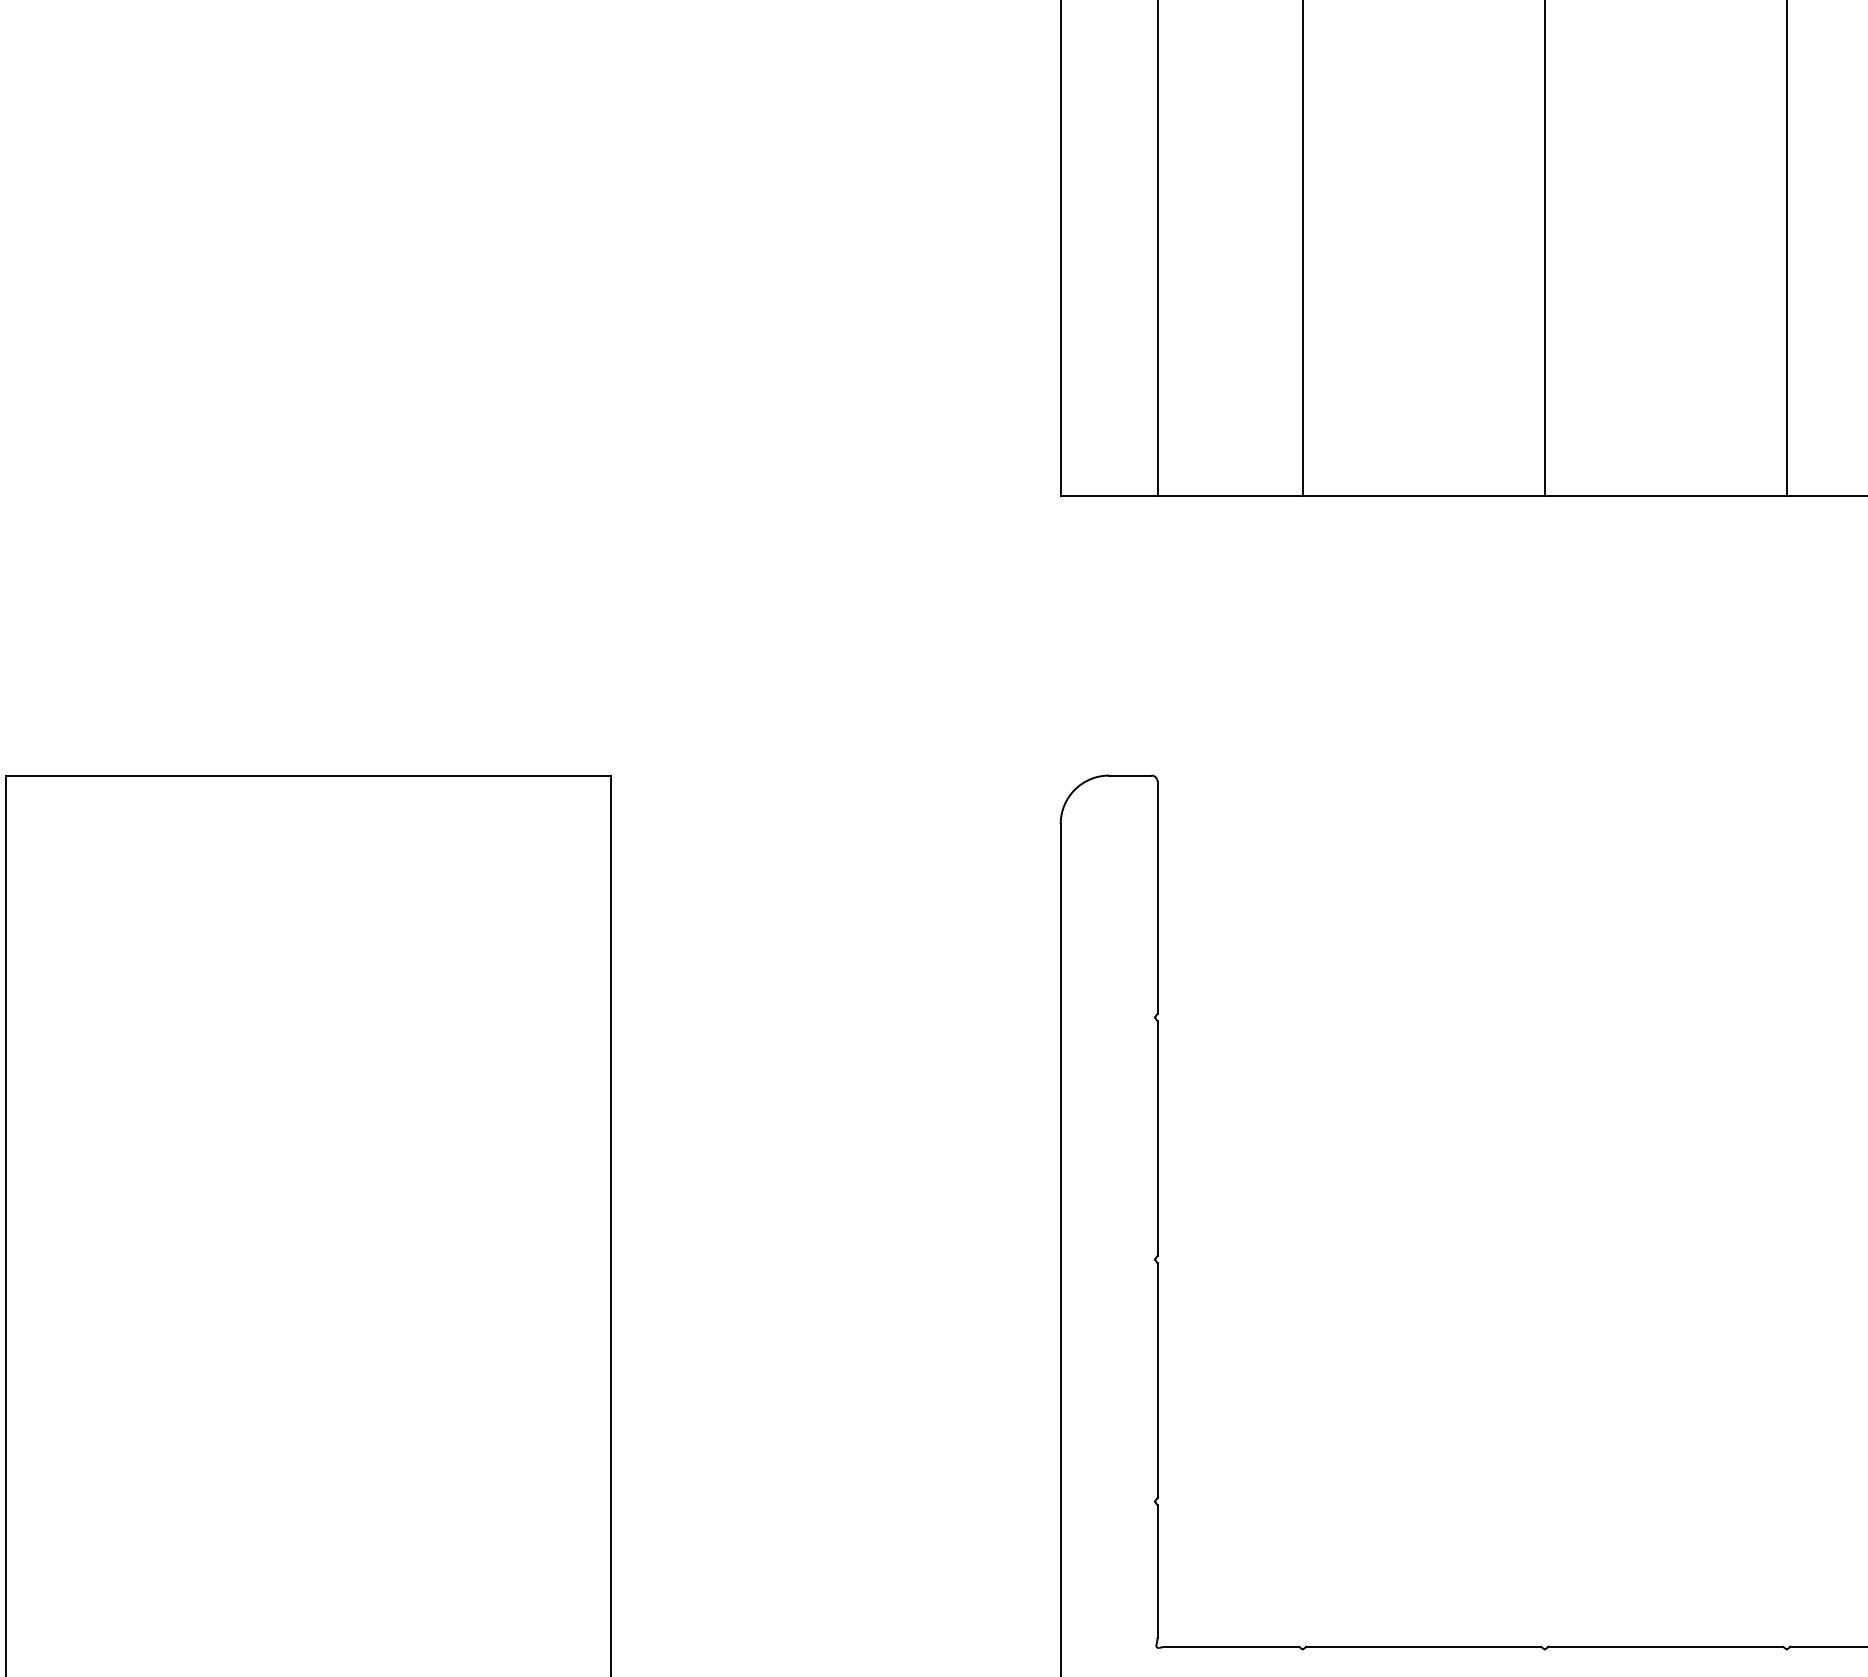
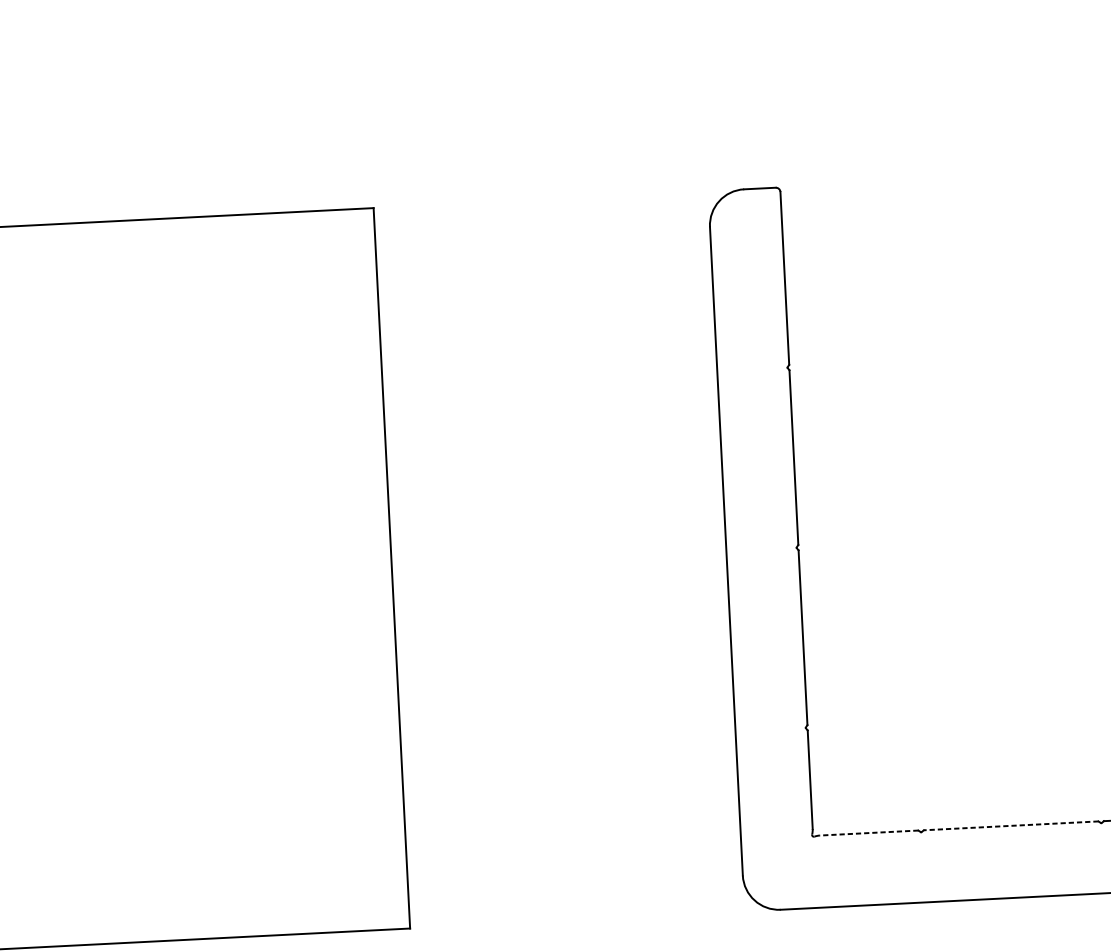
line: (1232, 1646) -> (868, 832), solid -> dashed
line: (1423, 1646) -> (1010, 825), solid -> dashed

